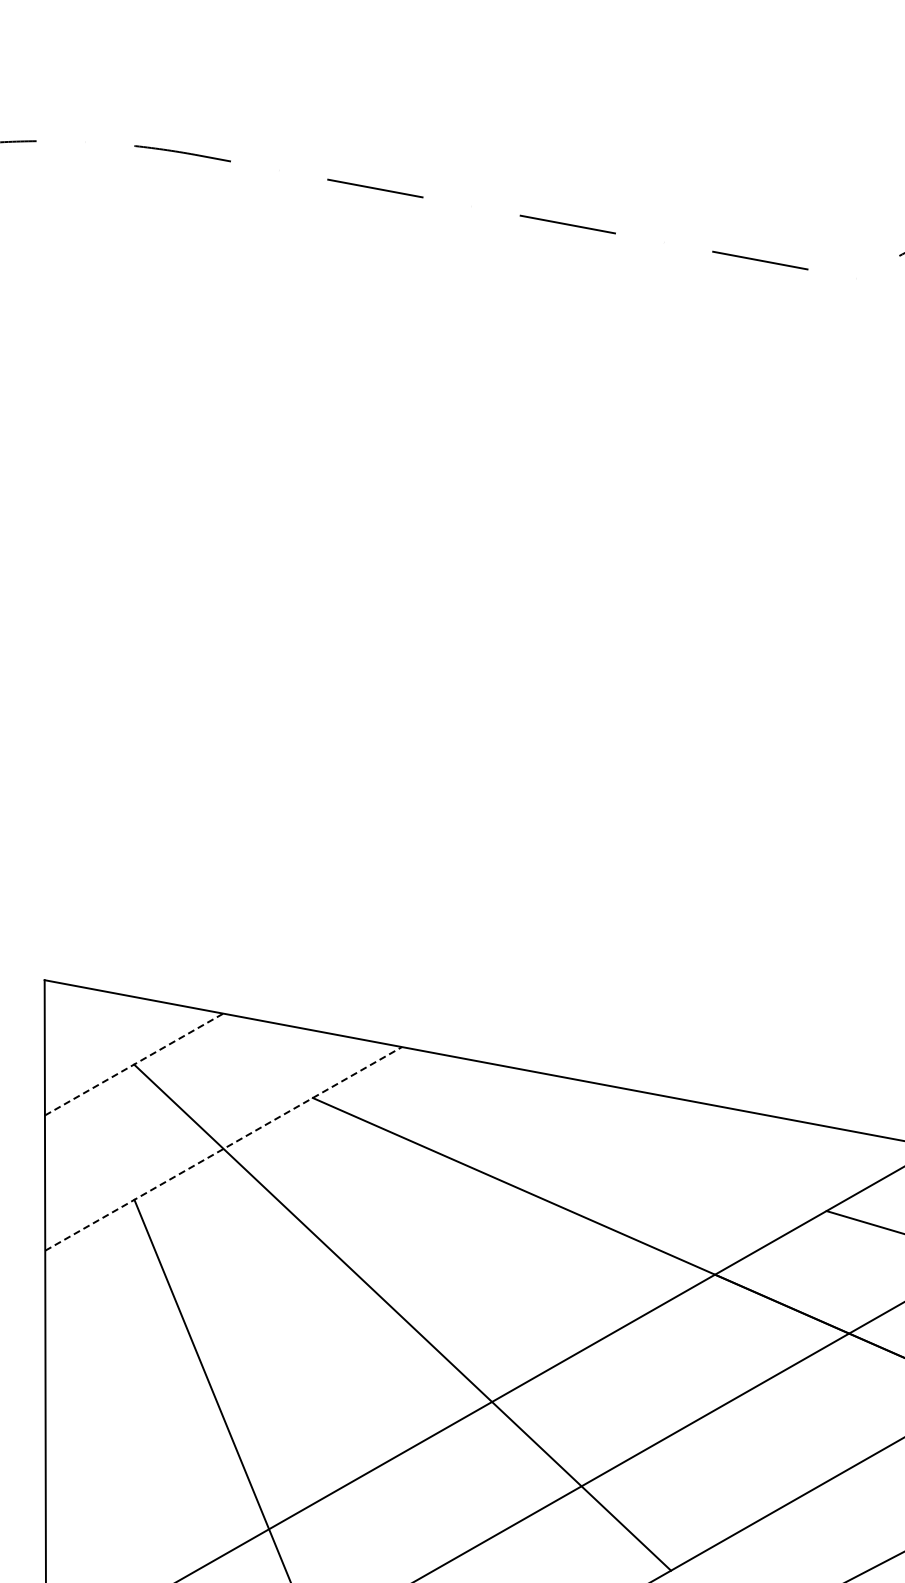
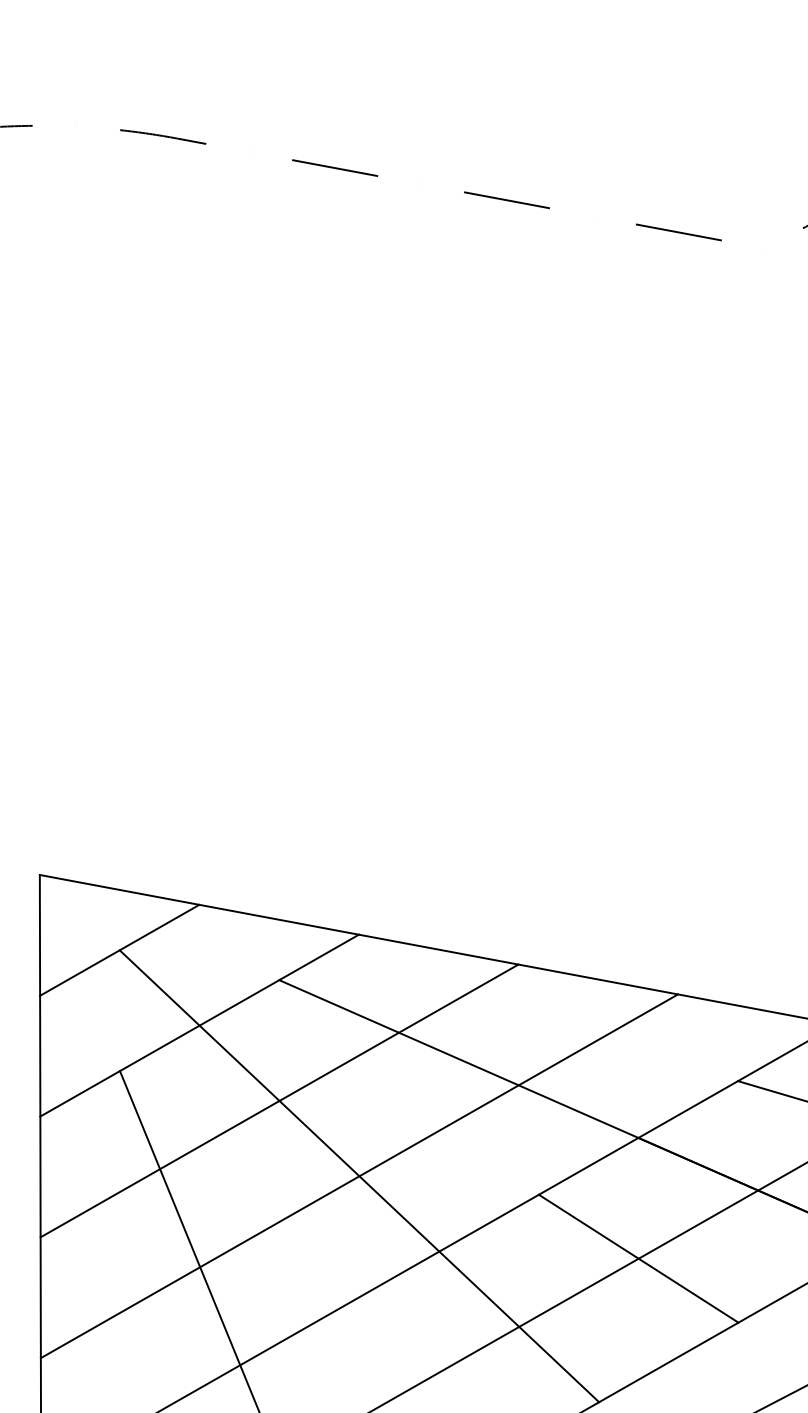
line: (134, 1064) -> (120, 950), dashed -> solid
line: (224, 1148) -> (200, 1025), dashed -> solid
line: (312, 1232) -> (278, 1100), added
line: (402, 1317) -> (359, 1176), added
line: (715, 1409) -> (638, 1258), added

